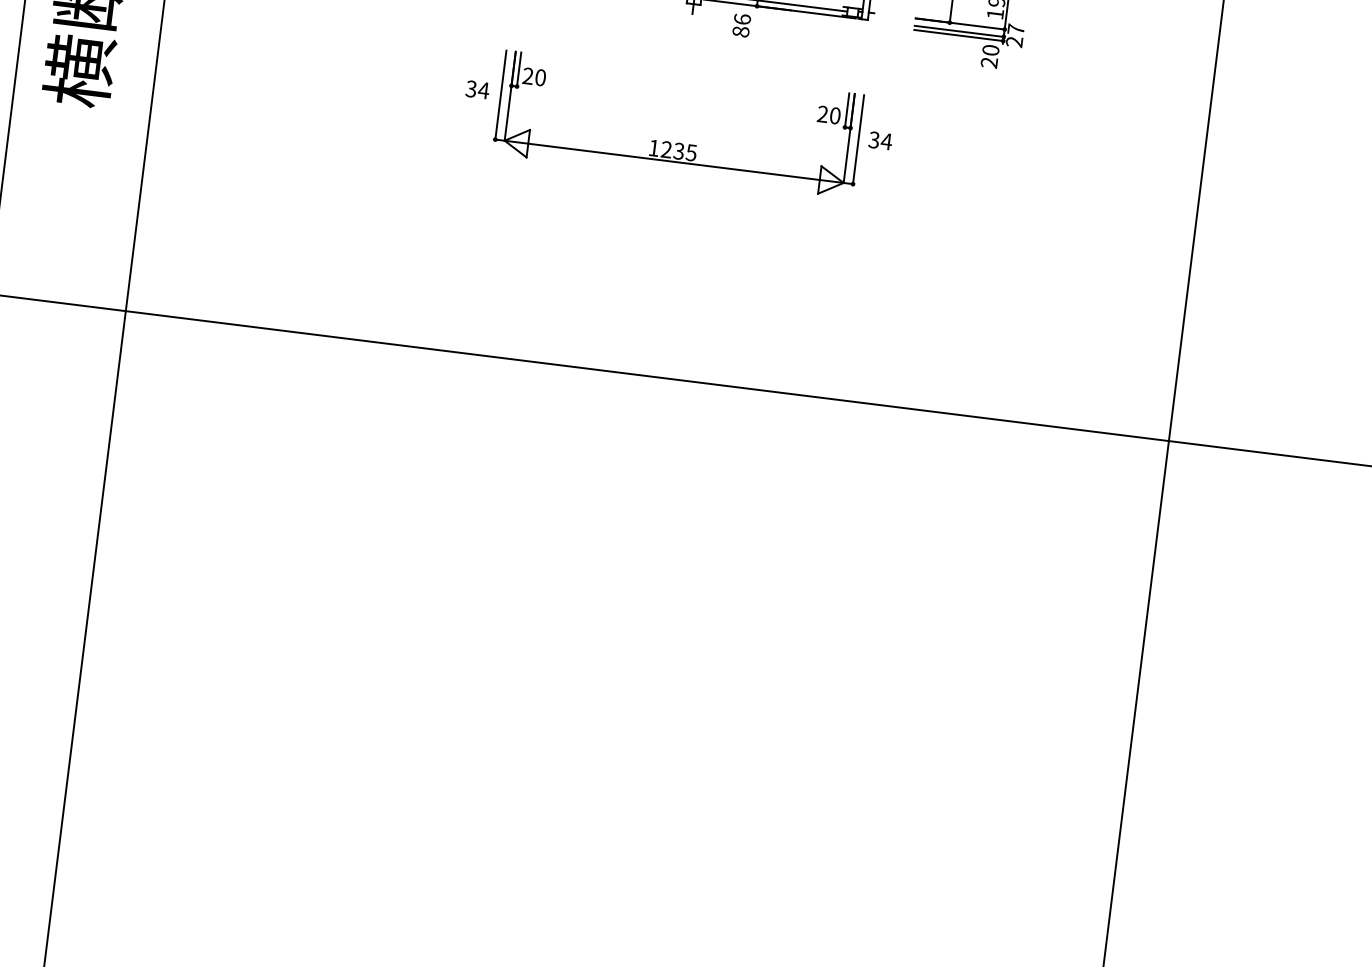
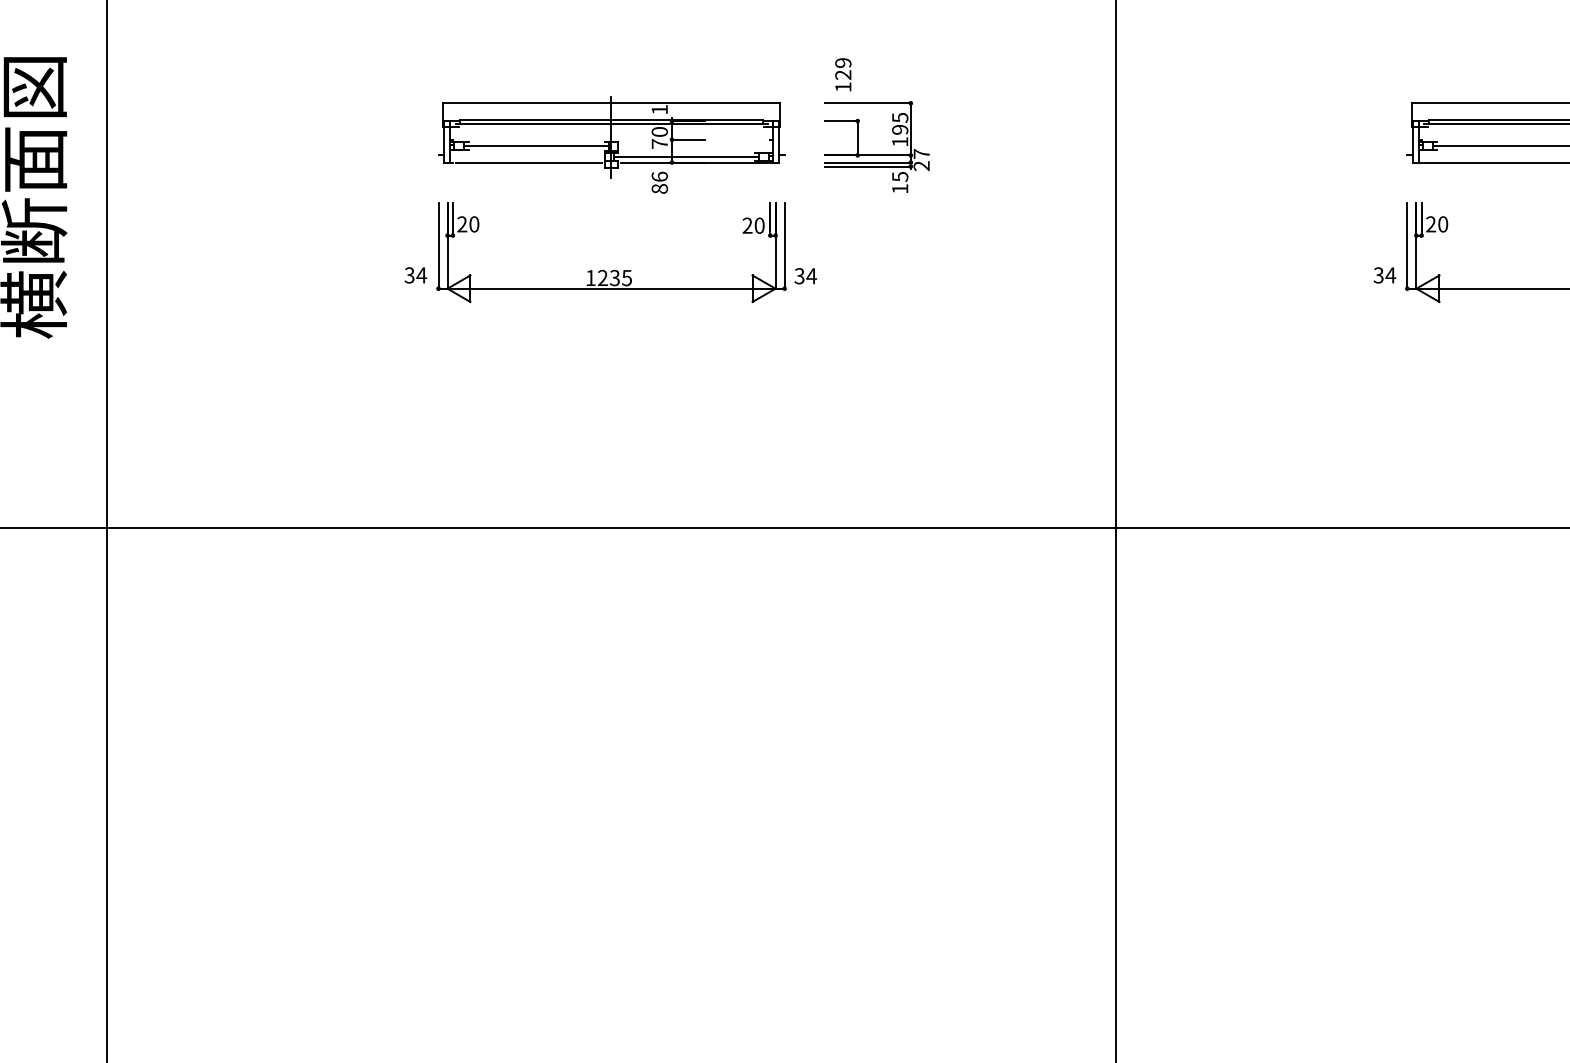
text: (990, 56) -> (900, 182), 20 -> 15
part: (679, 142) -> (614, 269), moved

